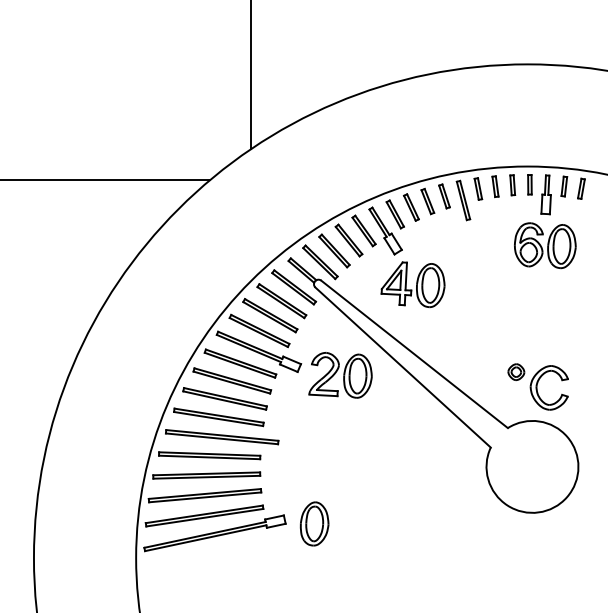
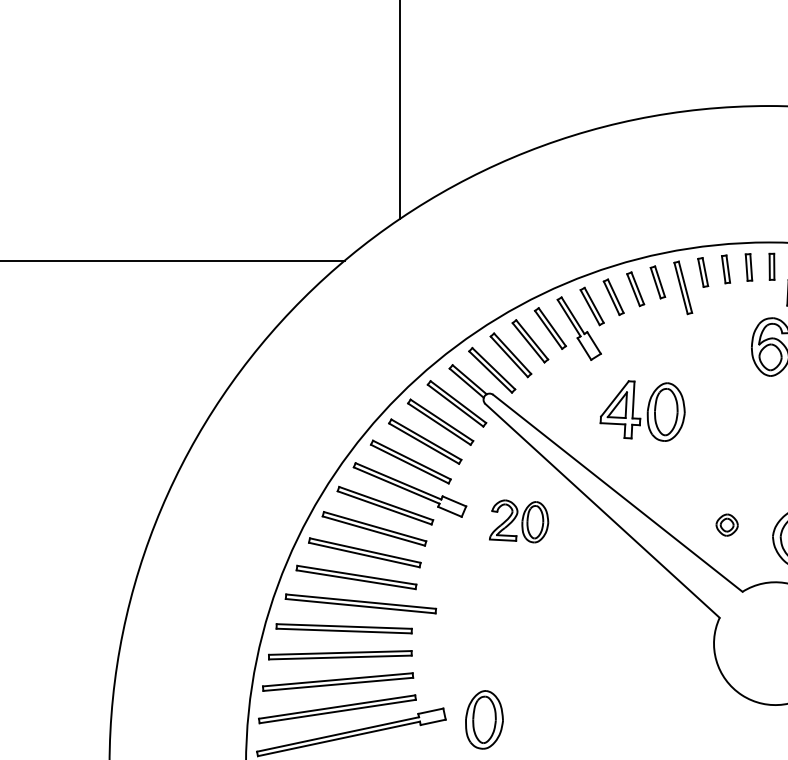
part: (412, 284) -> (641, 410), moved
part: (516, 371) -> (727, 524), moved
part: (340, 375) -> (518, 521), size x0.7

